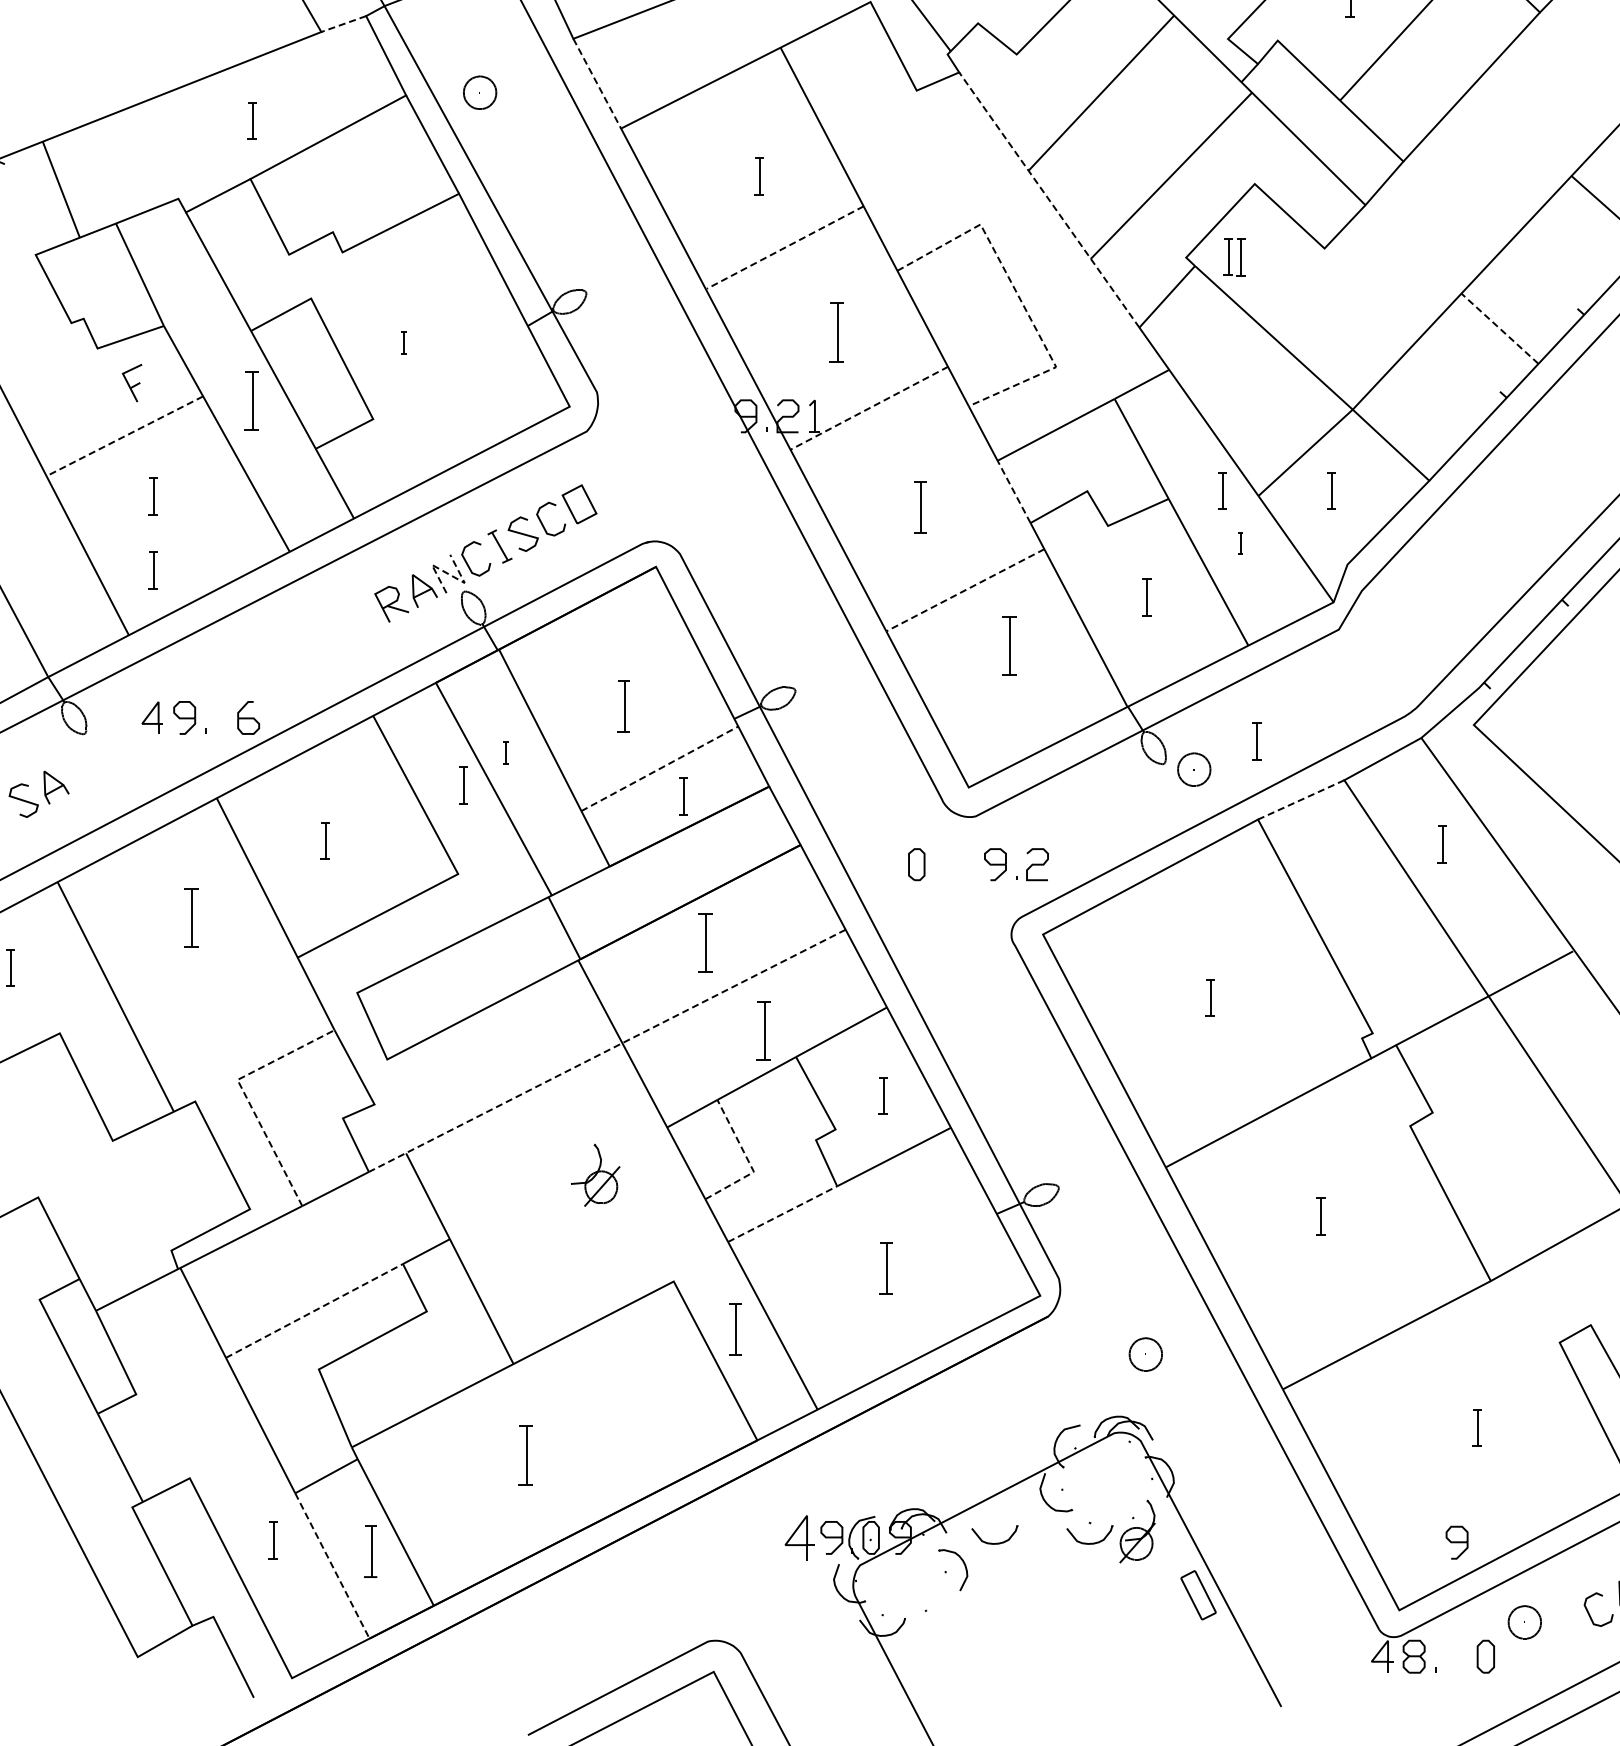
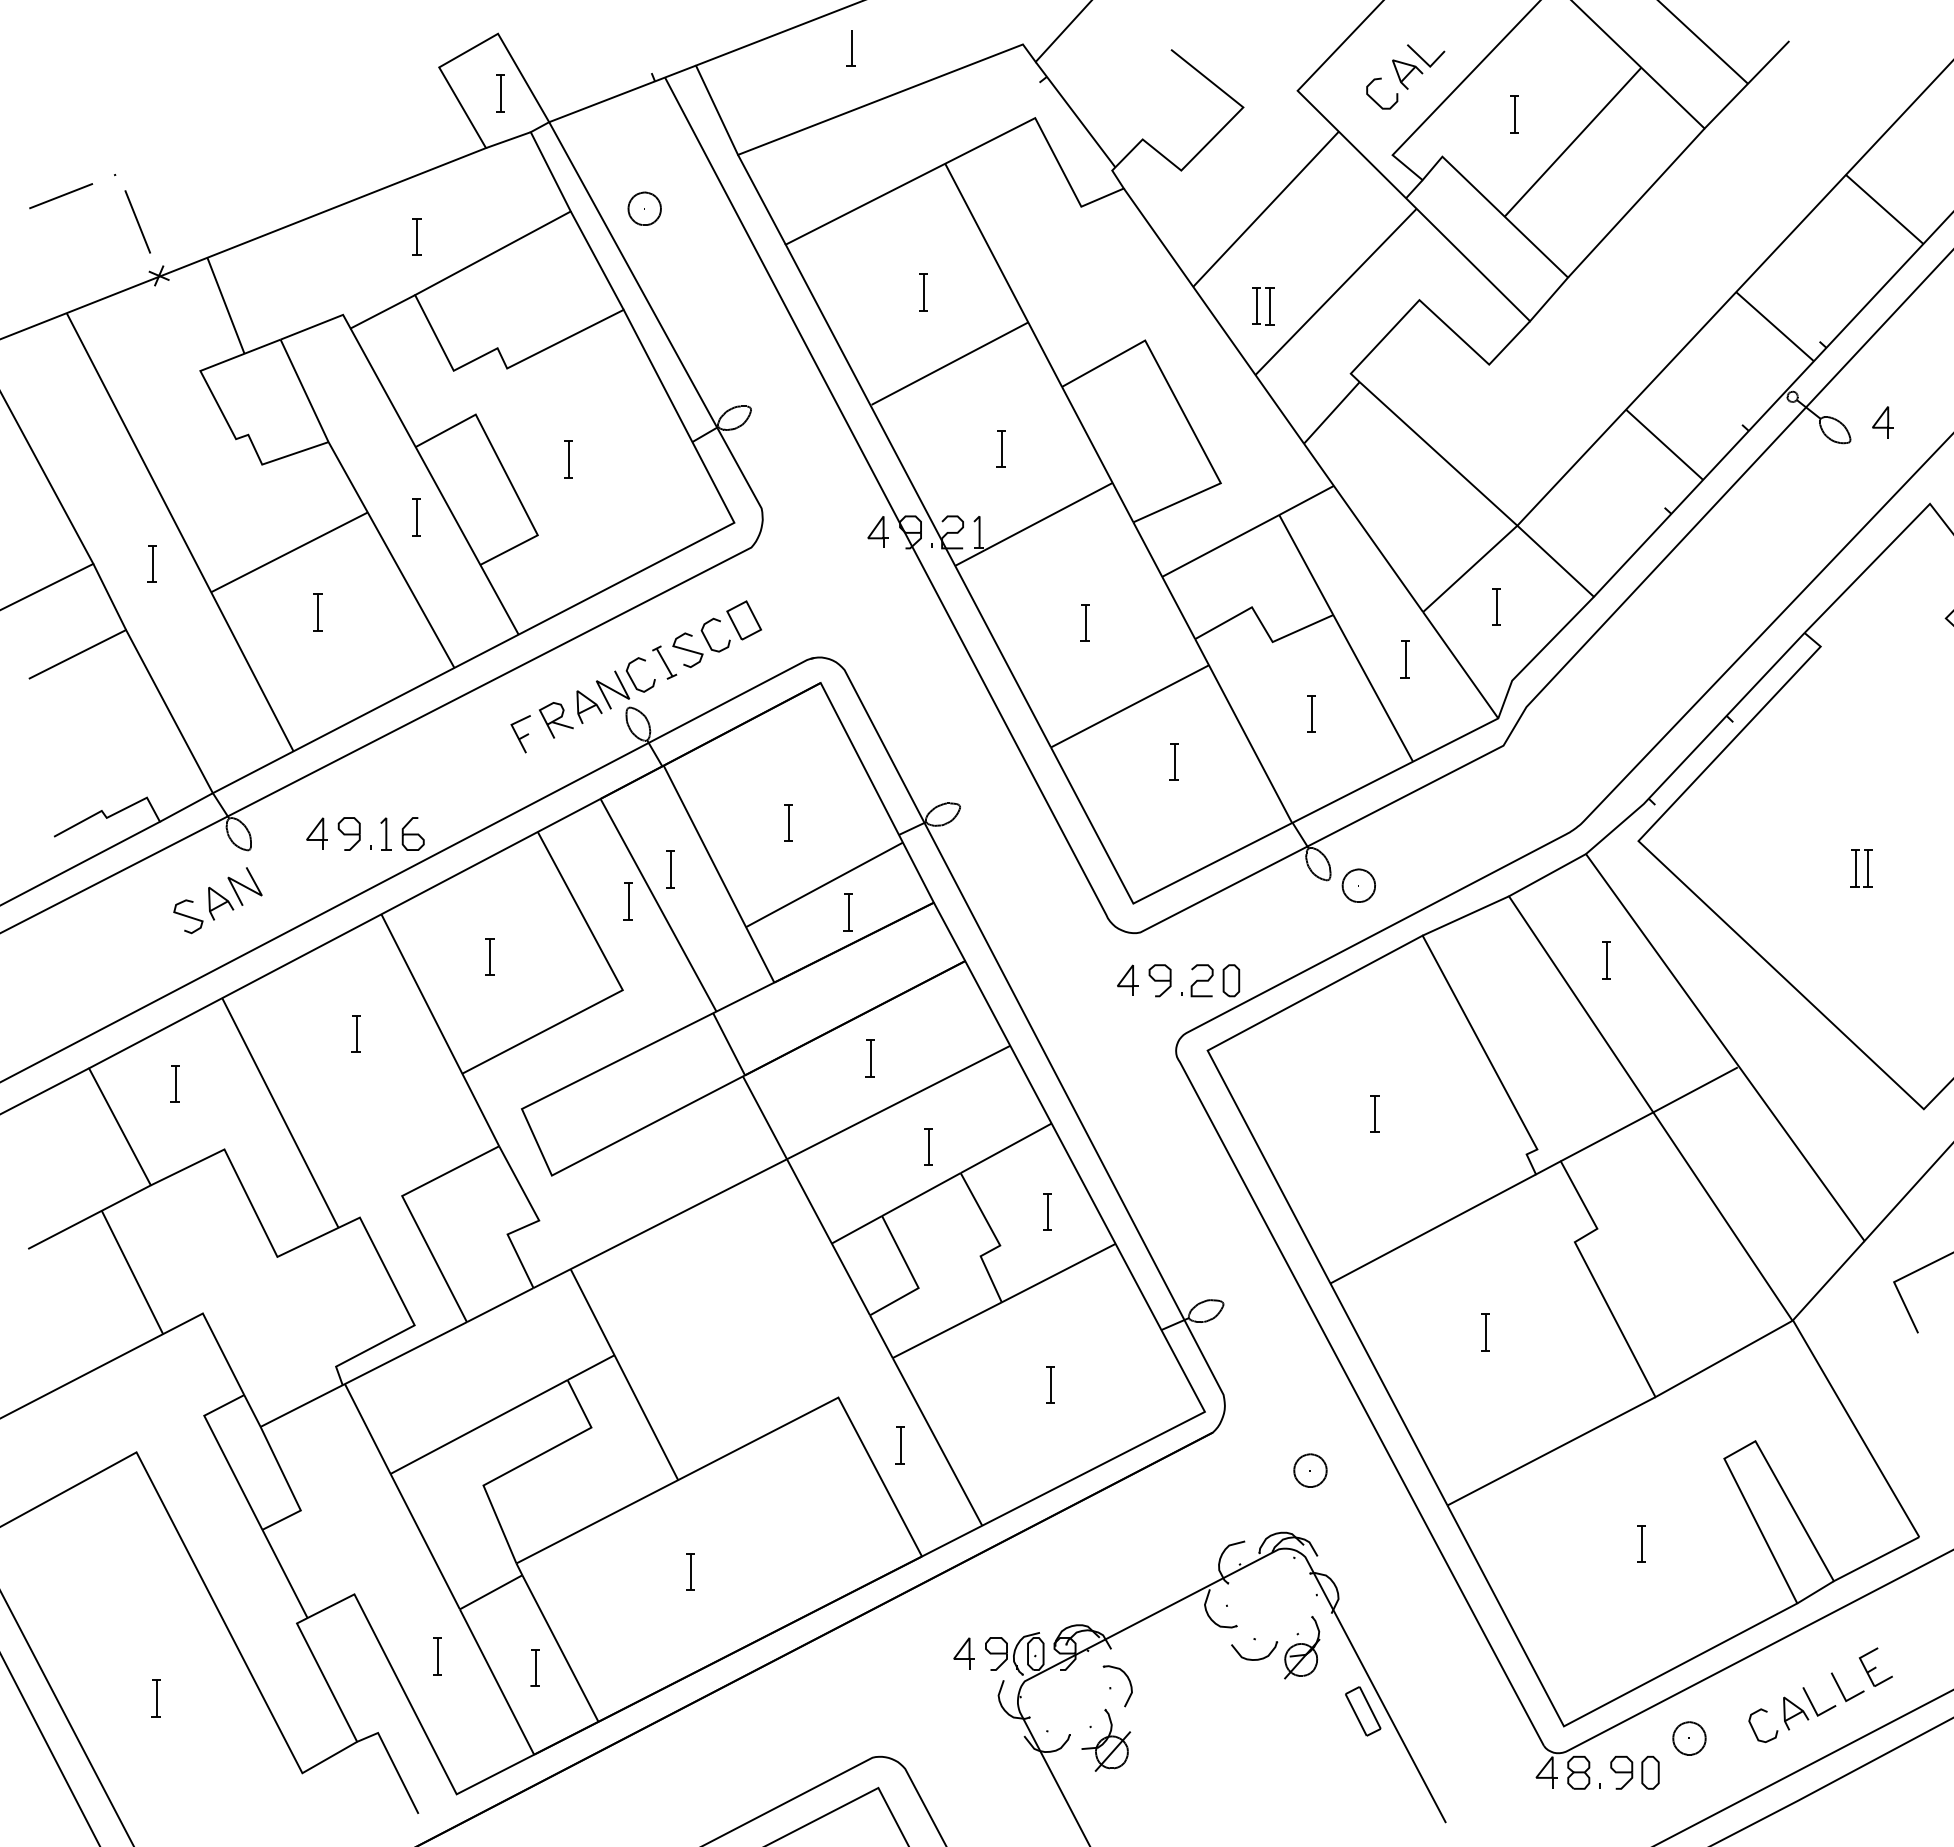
line: (343, 24) -> (508, 140), dashed -> solid
line: (596, 83) -> (761, 199), dashed -> solid
line: (1048, 200) -> (1213, 316), dashed -> solid
line: (785, 247) -> (950, 363), dashed -> solid
part: (1234, 257) -> (1263, 306), moved
line: (1018, 295) -> (1183, 411), dashed -> solid
line: (1498, 327) -> (1663, 443), dashed -> solid
part: (835, 332) -> (1000, 448), size x0.62
part: (403, 343) -> (568, 459), size x1.67
part: (131, 383) -> (520, 734), moved
part: (251, 401) -> (416, 517), size x0.62
line: (868, 408) -> (1033, 524), dashed -> solid
part: (712, 415) -> (877, 531), added
line: (123, 436) -> (288, 552), dashed -> solid
part: (1222, 490) -> (1387, 606), removed
line: (1013, 491) -> (1178, 607), dashed -> solid
part: (919, 506) -> (1084, 622), size x0.71
part: (1239, 543) -> (1404, 659), size x1.67
part: (152, 570) -> (317, 686), removed
line: (448, 574) -> (613, 690), dashed -> solid
line: (964, 590) -> (1129, 706), dashed -> solid
part: (1008, 645) -> (1173, 761), size x0.62
part: (623, 706) -> (788, 822), size x0.71
part: (220, 717) -> (385, 833), added
part: (1256, 741) -> (1421, 857), removed
part: (505, 753) -> (670, 869), size x1.67
line: (658, 769) -> (823, 885), dashed -> solid
line: (79, 770) -> (244, 886), added
line: (1300, 800) -> (1465, 916), dashed -> solid
part: (962, 863) -> (1127, 979), added
part: (916, 864) -> (1231, 980), moved
part: (190, 917) -> (355, 1033), size x0.62
part: (704, 942) -> (869, 1058), size x0.62
part: (763, 1030) -> (928, 1146), size x0.62
line: (606, 1050) -> (771, 1166), dashed -> solid
line: (244, 1093) -> (409, 1209), dashed -> solid
line: (748, 1161) -> (913, 1277), dashed -> solid
part: (595, 1174) -> (1106, 1739), moved
line: (782, 1213) -> (947, 1329), dashed -> solid
part: (885, 1268) -> (1050, 1384), size x0.71
line: (314, 1310) -> (479, 1426), dashed -> solid
part: (734, 1329) -> (899, 1445), size x0.71
part: (525, 1455) -> (690, 1571), size x0.62
part: (798, 1537) -> (963, 1653), size x0.71
part: (997, 1542) -> (1162, 1658), removed
part: (1456, 1542) -> (1621, 1772), moved
part: (369, 1551) -> (534, 1667), size x0.71
line: (332, 1566) -> (497, 1682), dashed -> solid

